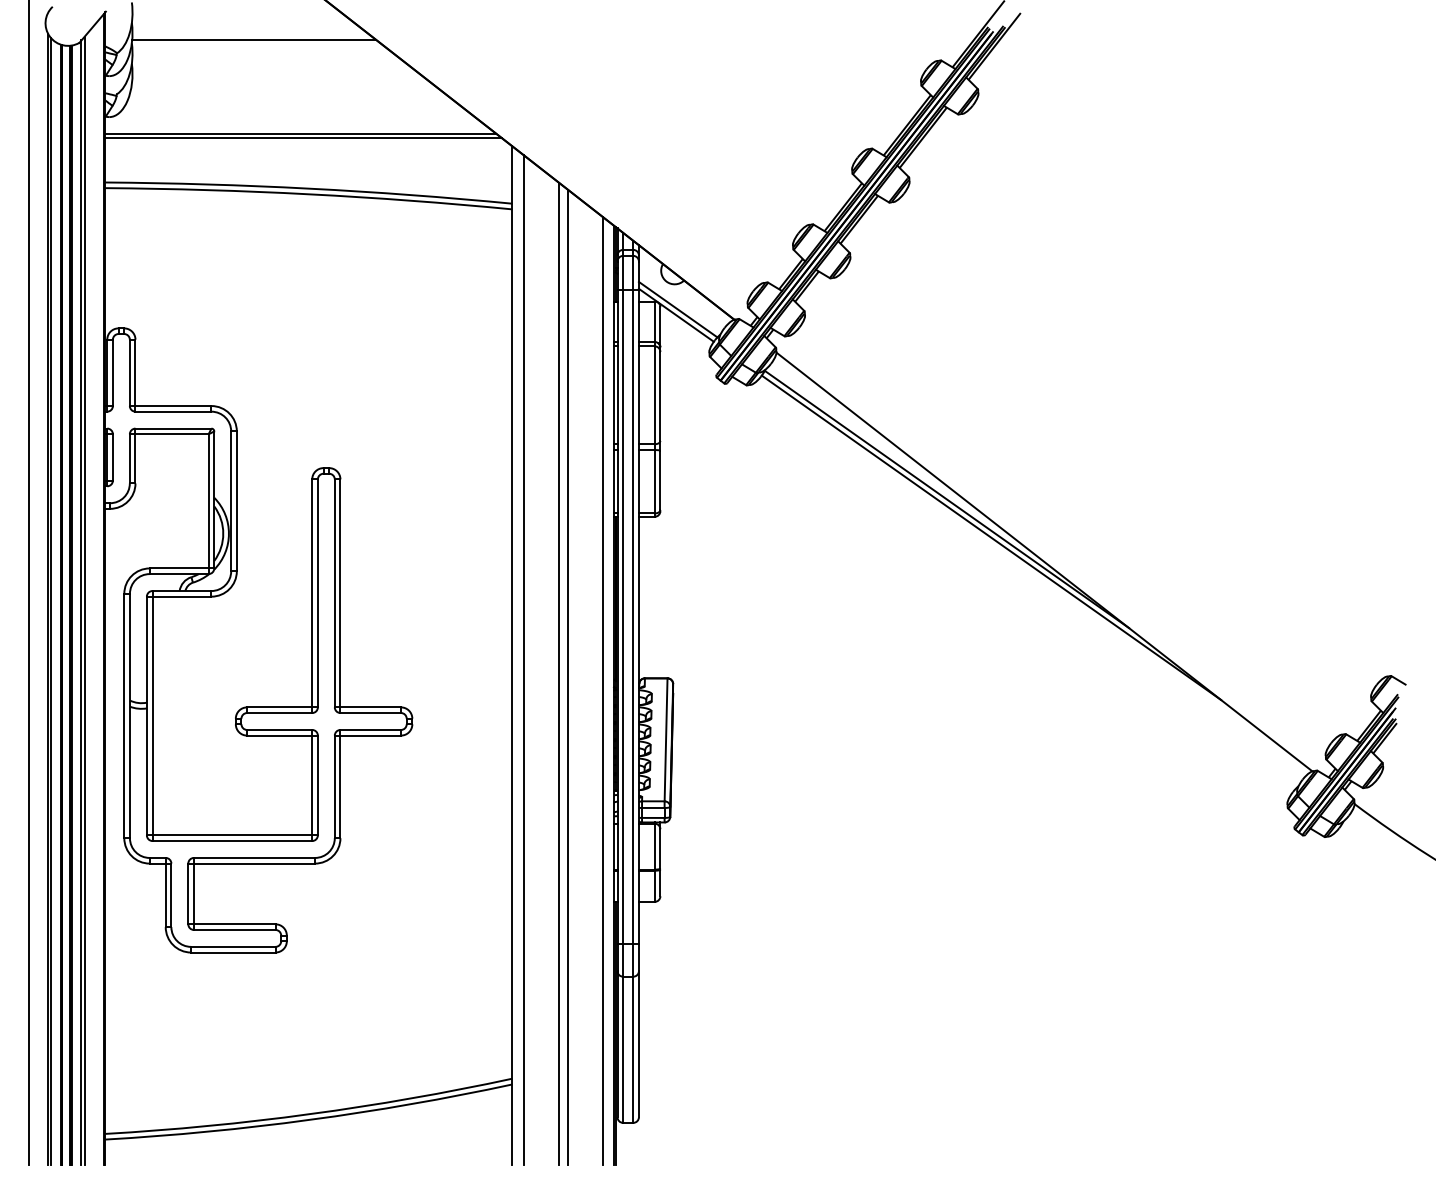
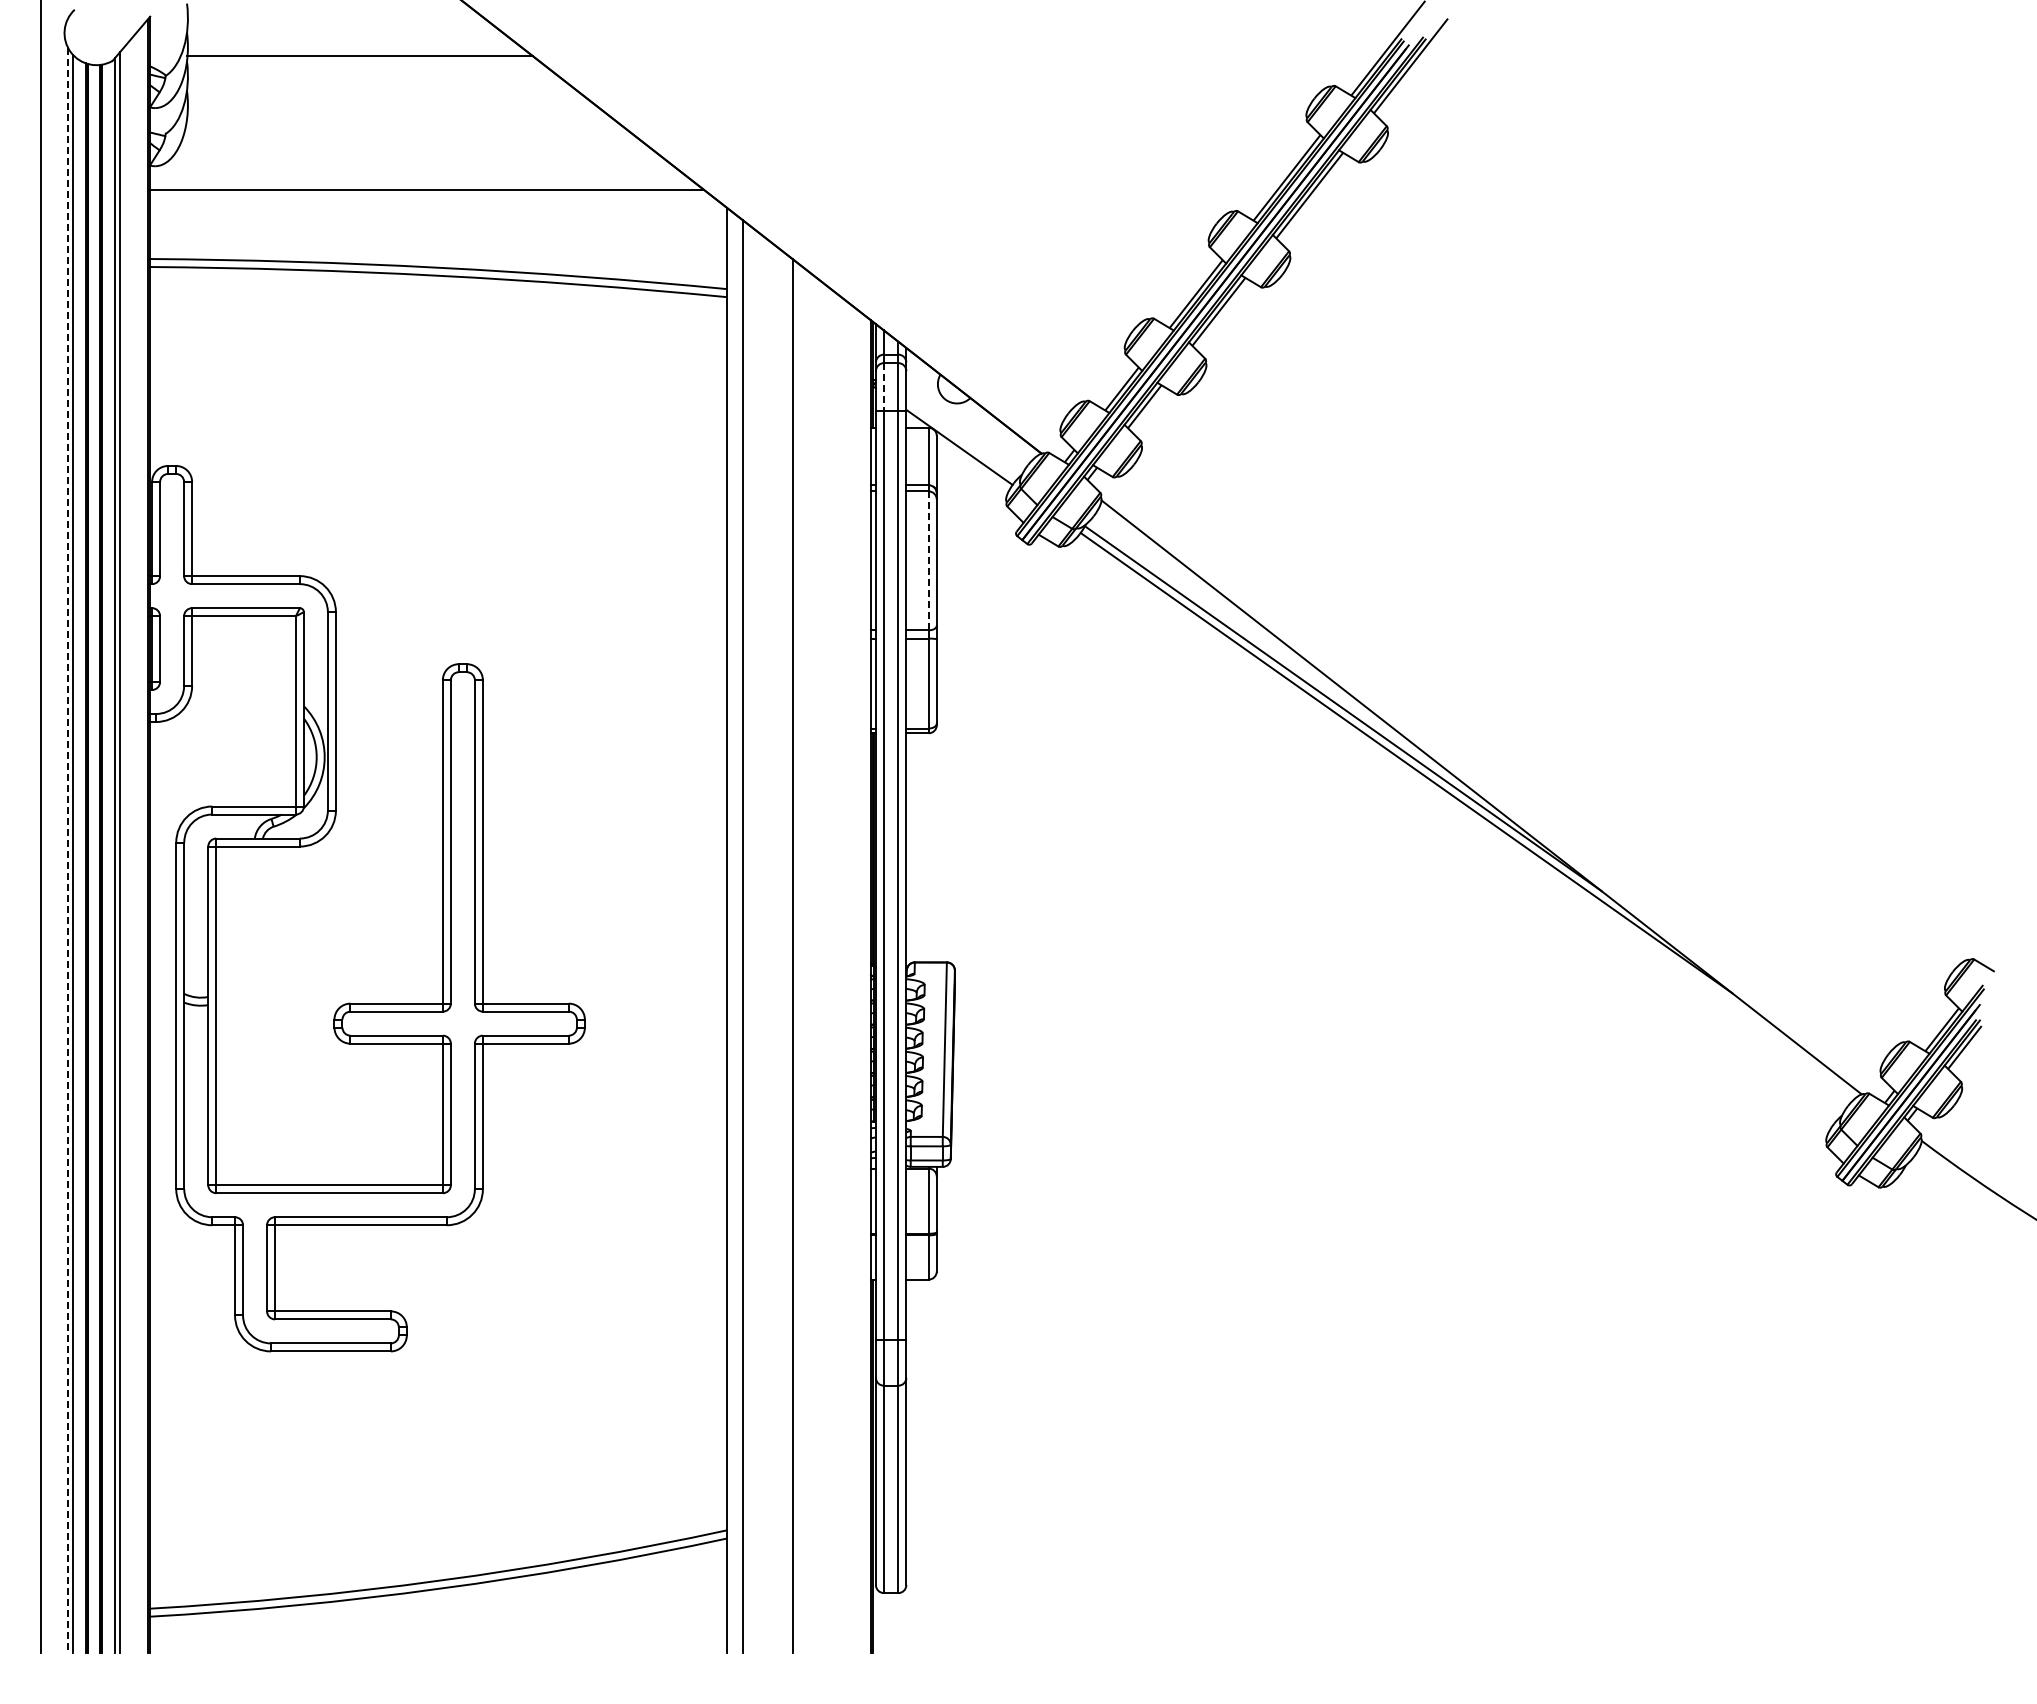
line: (303, 138) -> (430, 196), removed
line: (622, 273) -> (883, 387), solid -> dashed
line: (677, 309) -> (961, 439), removed
line: (654, 395) -> (928, 560), solid -> dashed
line: (48, 599) -> (68, 850), solid -> dashed
line: (567, 676) -> (805, 960), removed
line: (603, 690) -> (855, 979), removed

